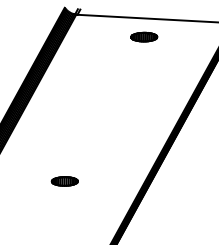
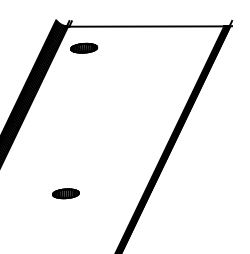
part: (144, 36) -> (84, 47), moved

